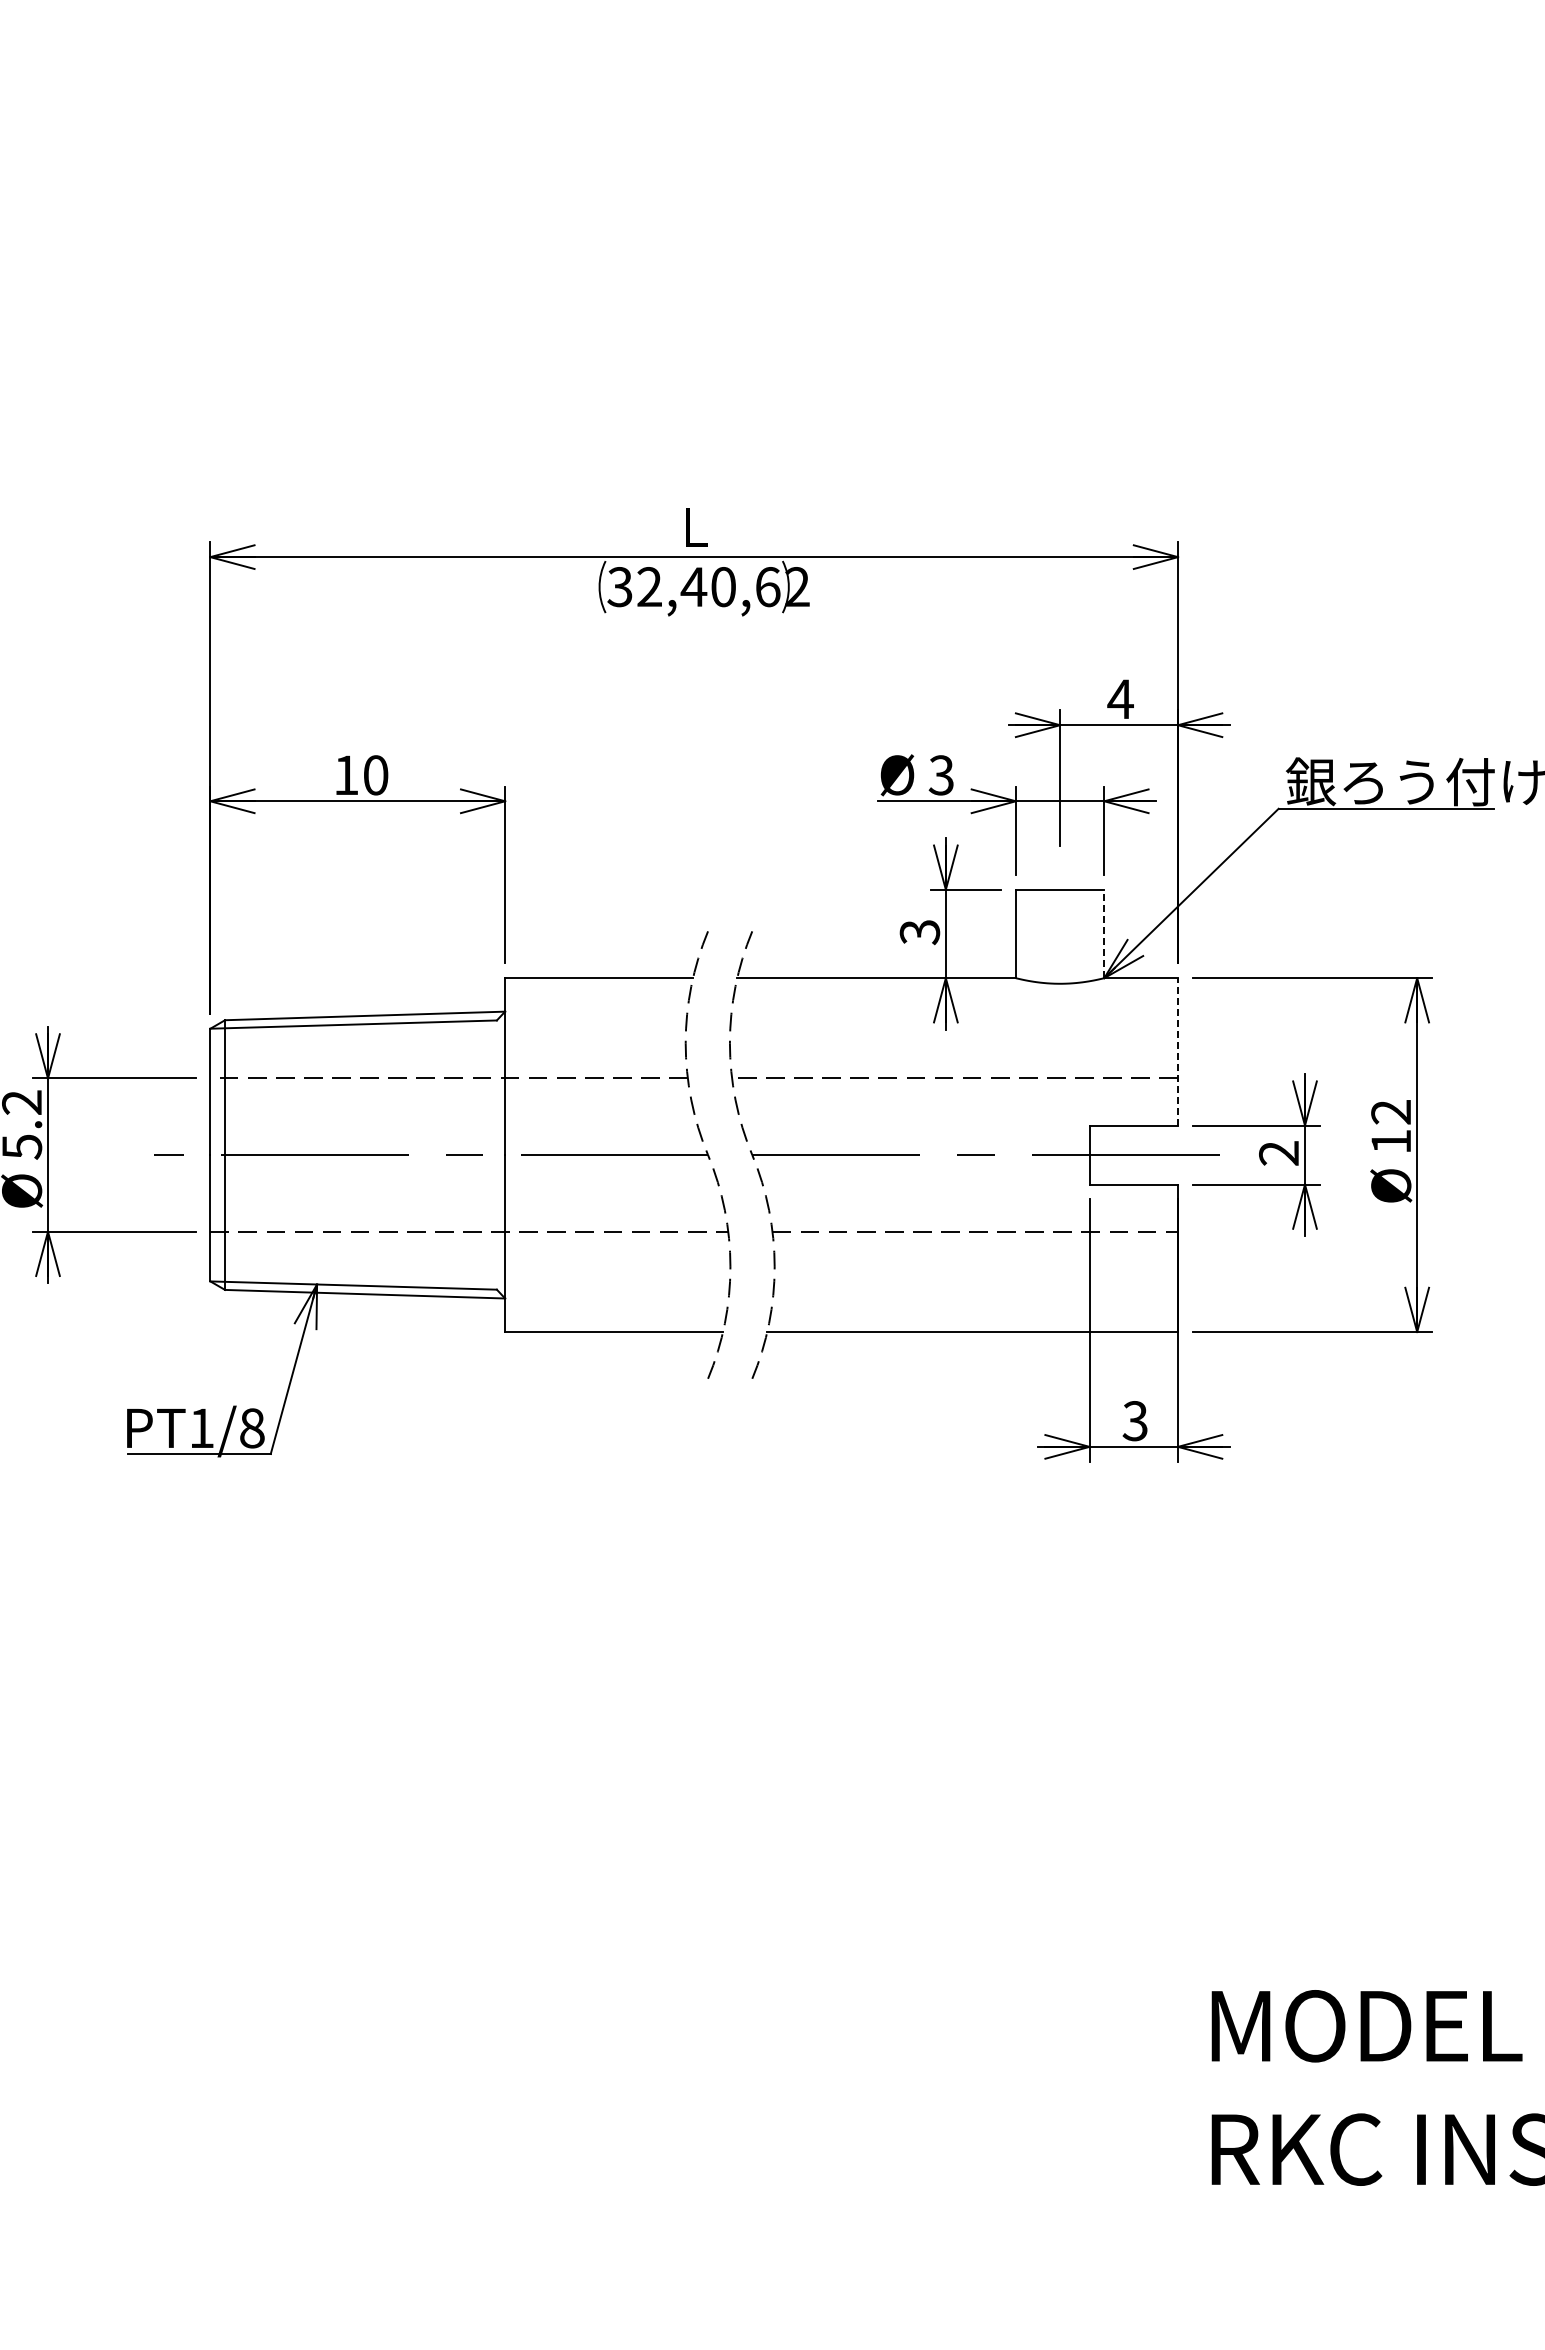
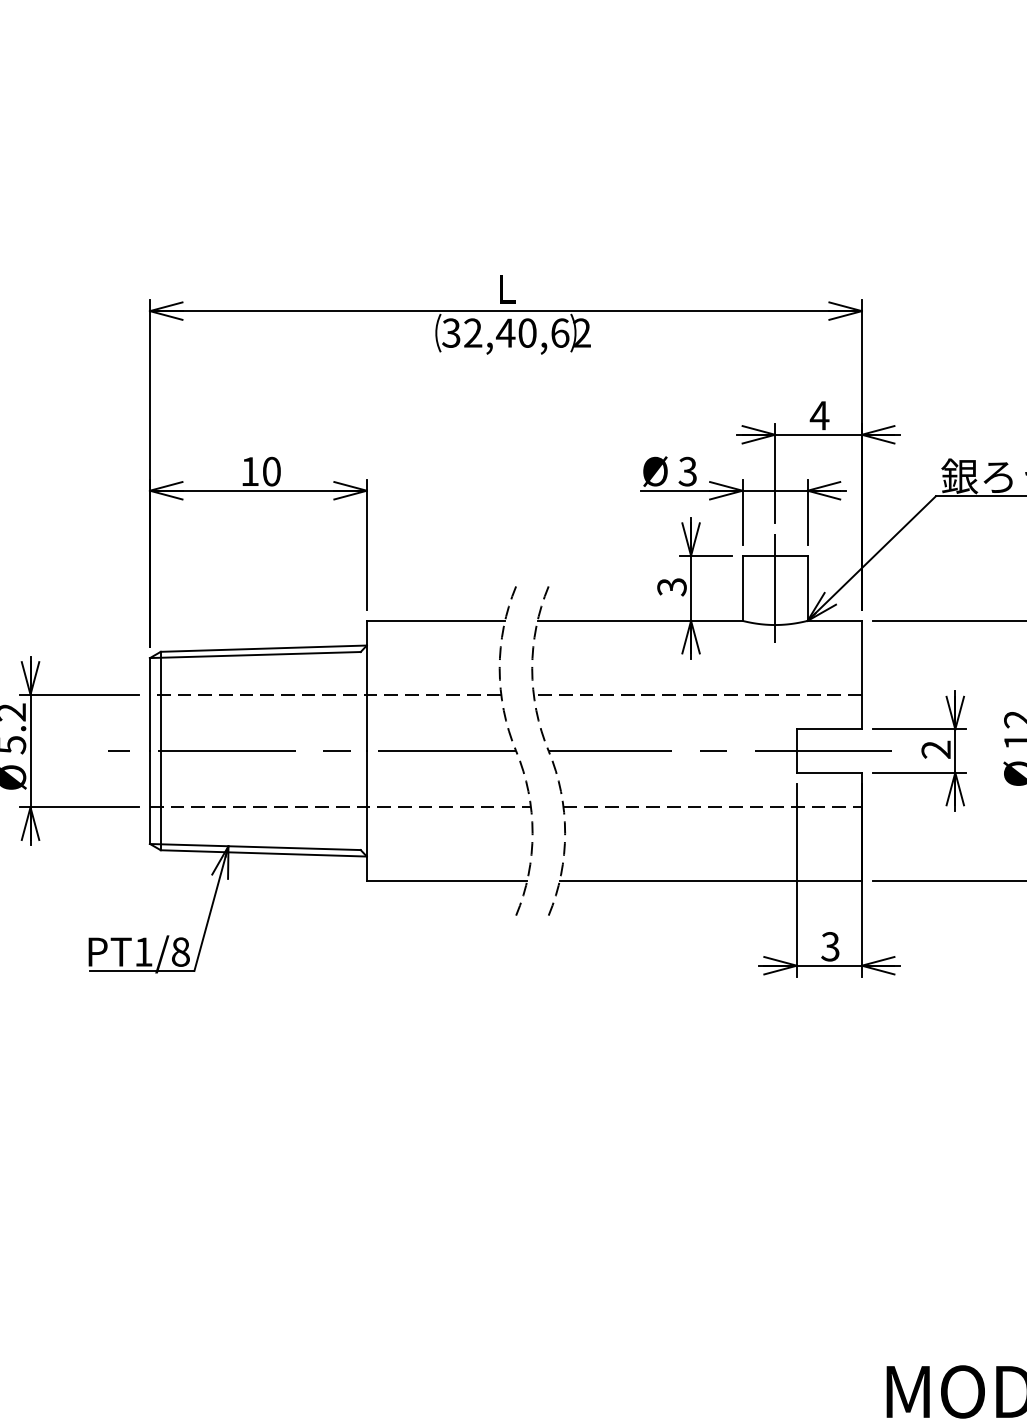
line: (1060, 933) -> (775, 588), added
line: (1104, 933) -> (807, 588), dashed -> solid
line: (1178, 1051) -> (862, 674), dashed -> solid

